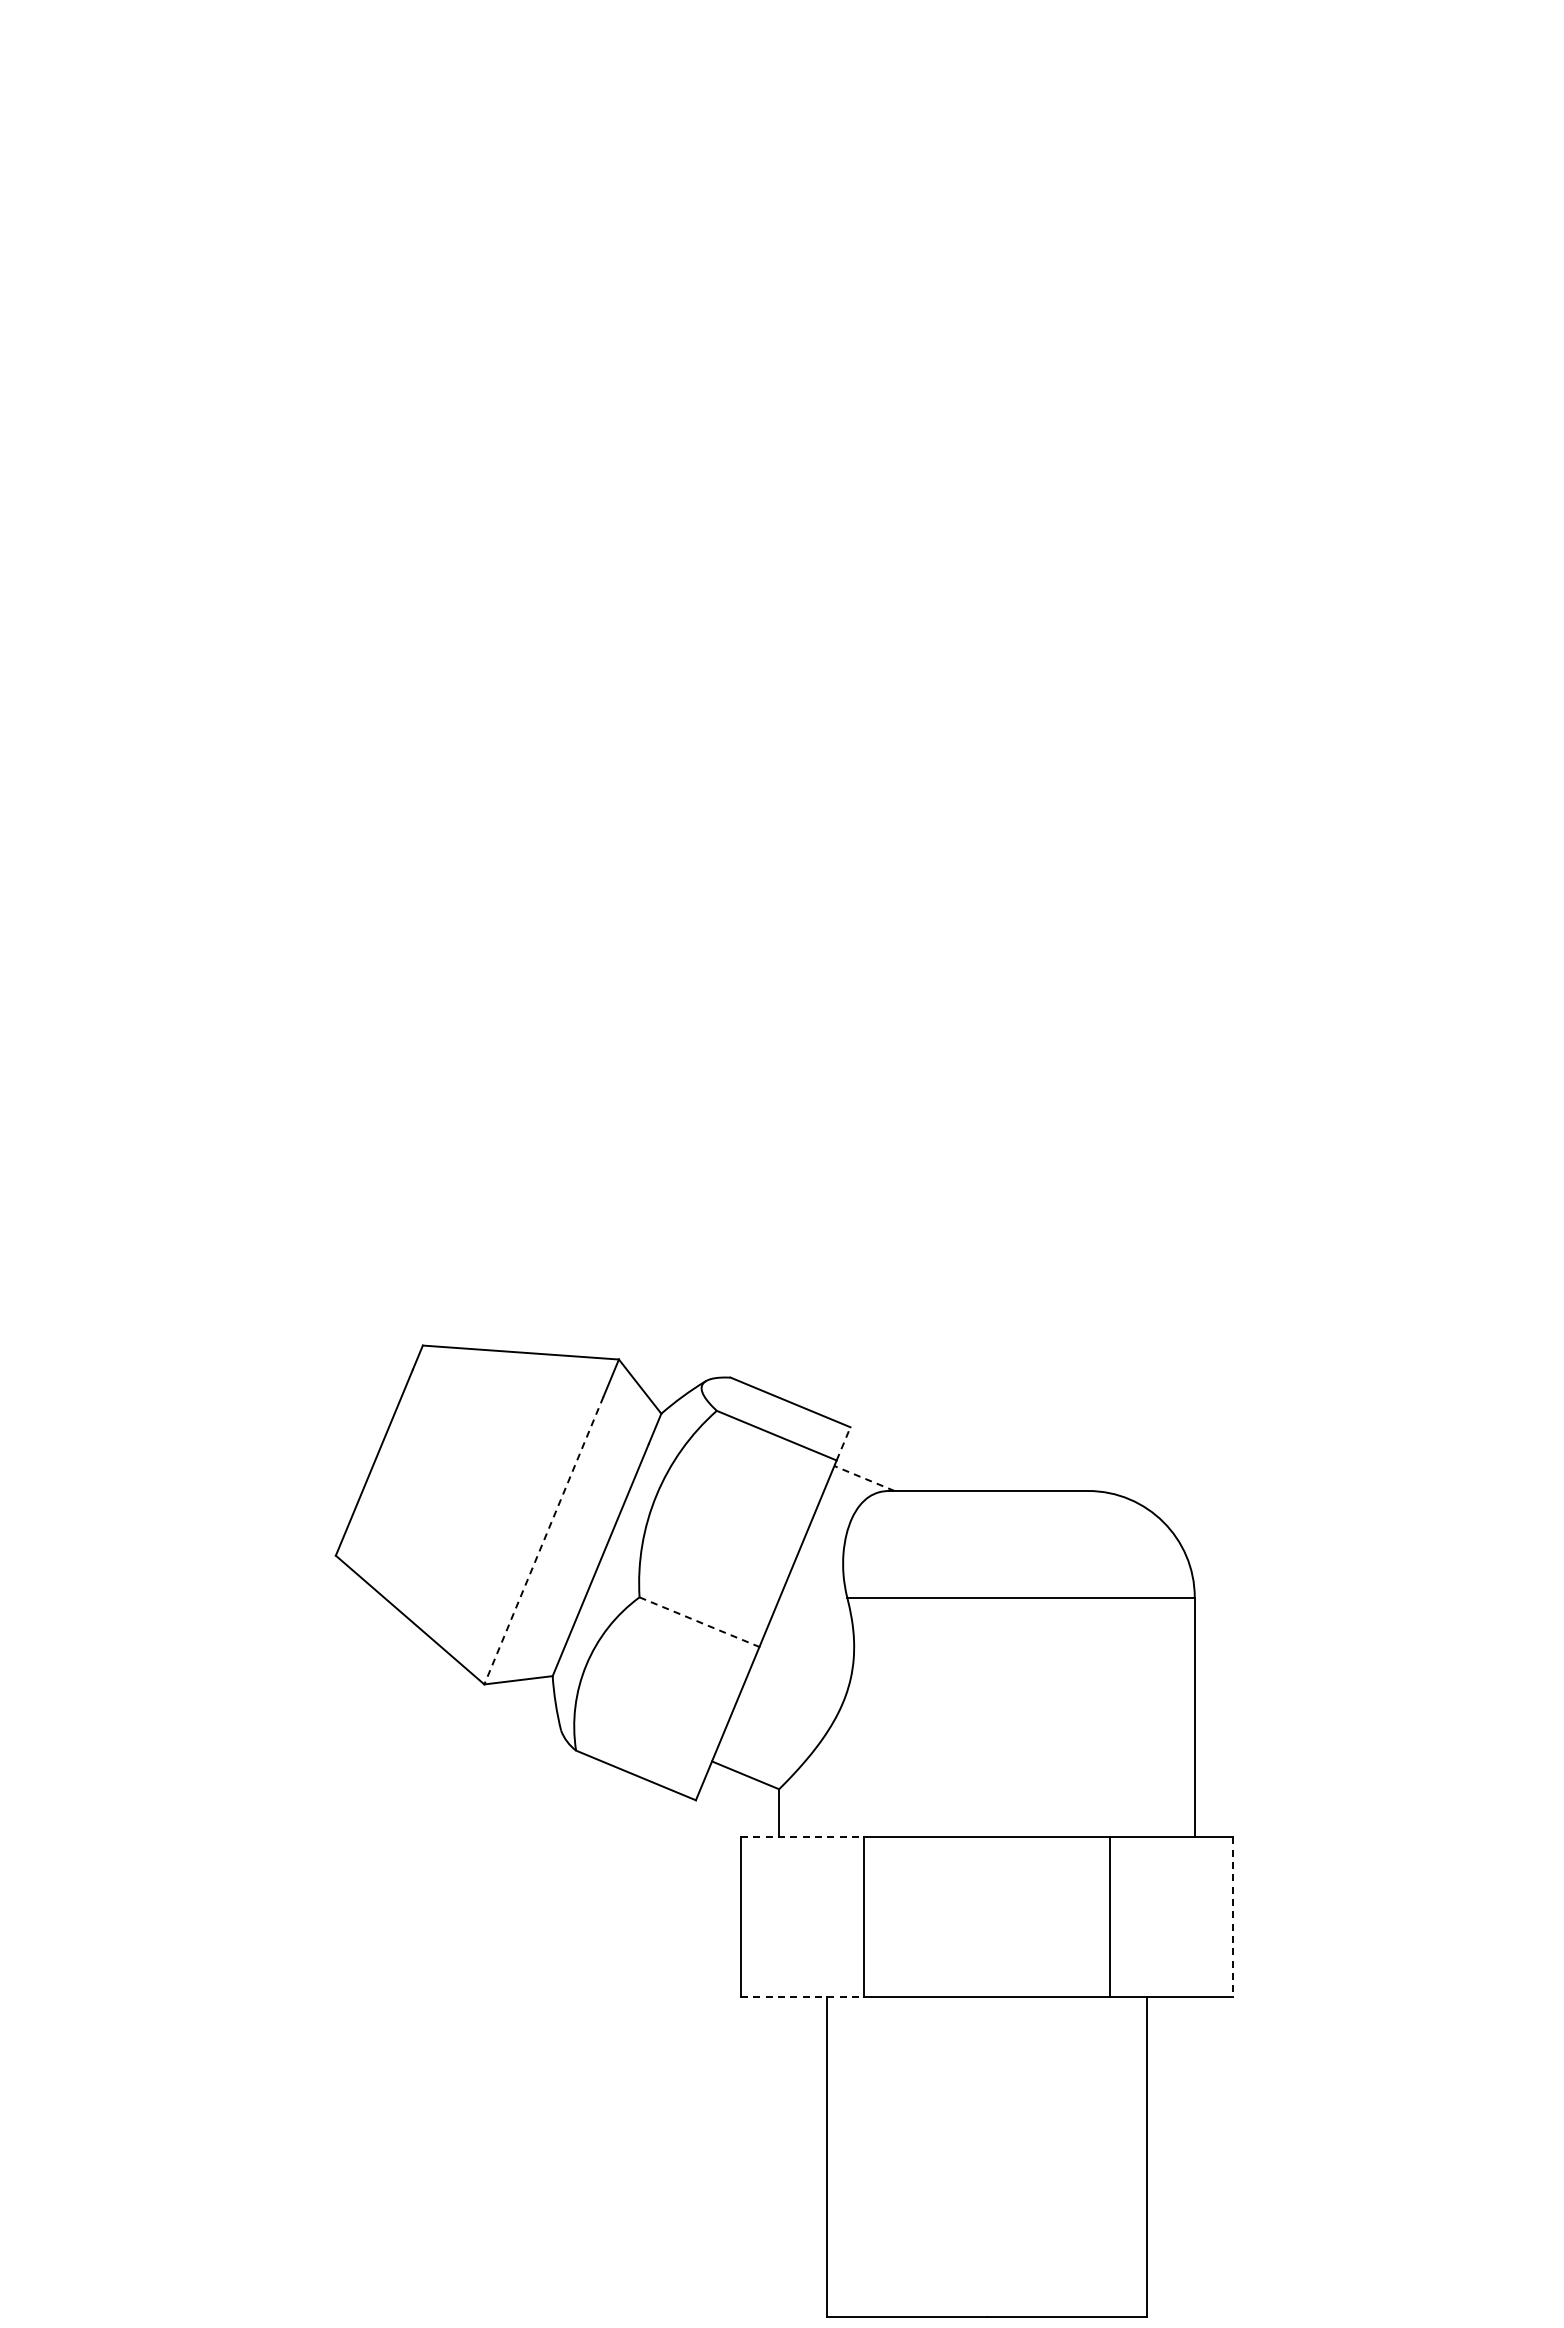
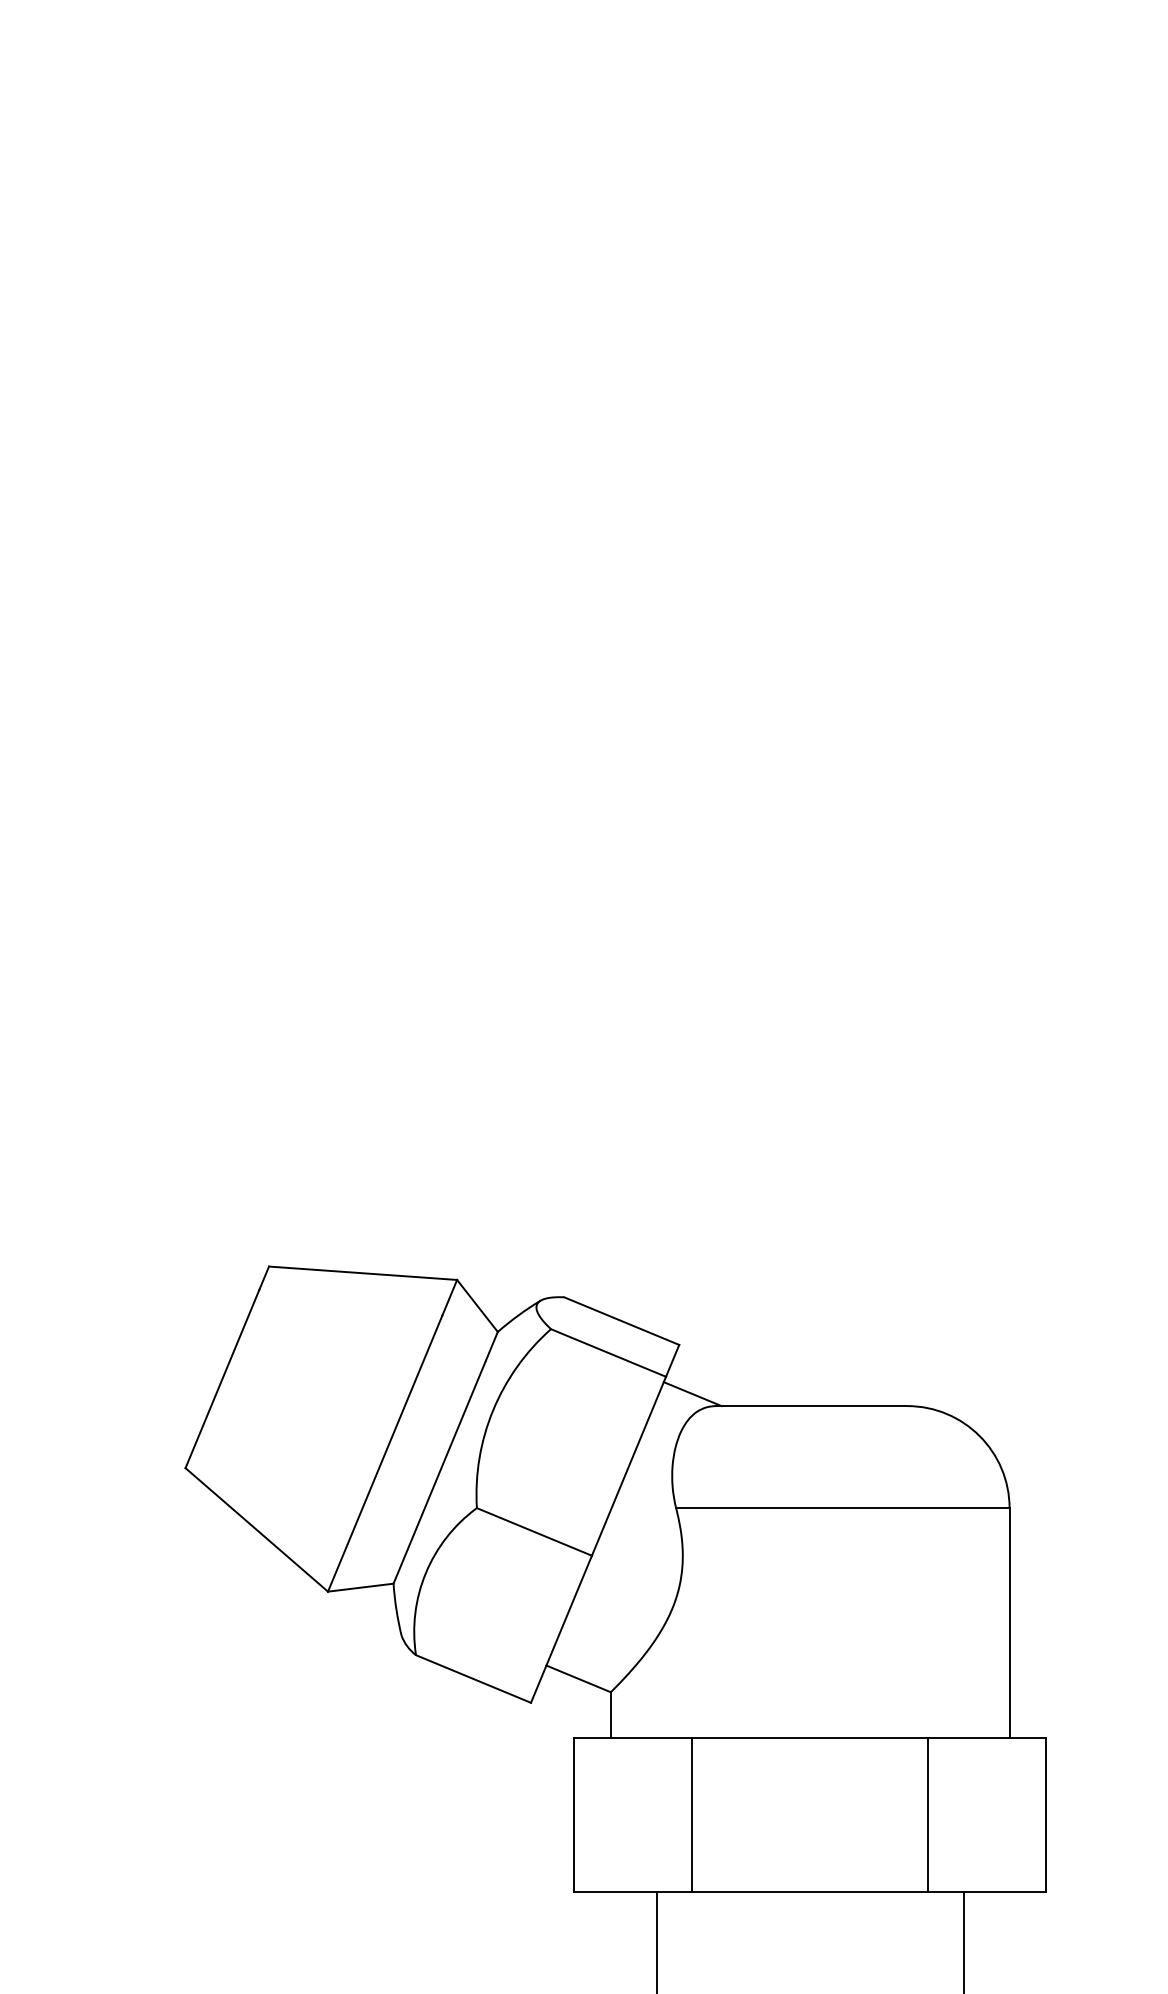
line: (843, 1443) -> (672, 1360), dashed -> solid
line: (864, 1478) -> (692, 1394), dashed -> solid
line: (543, 1540) -> (384, 1453), dashed -> solid
line: (699, 1622) -> (534, 1532), dashed -> solid
line: (802, 1837) -> (633, 1738), dashed -> solid
line: (1233, 1917) -> (1046, 1815), dashed -> solid
line: (802, 1997) -> (633, 1892), dashed -> solid

